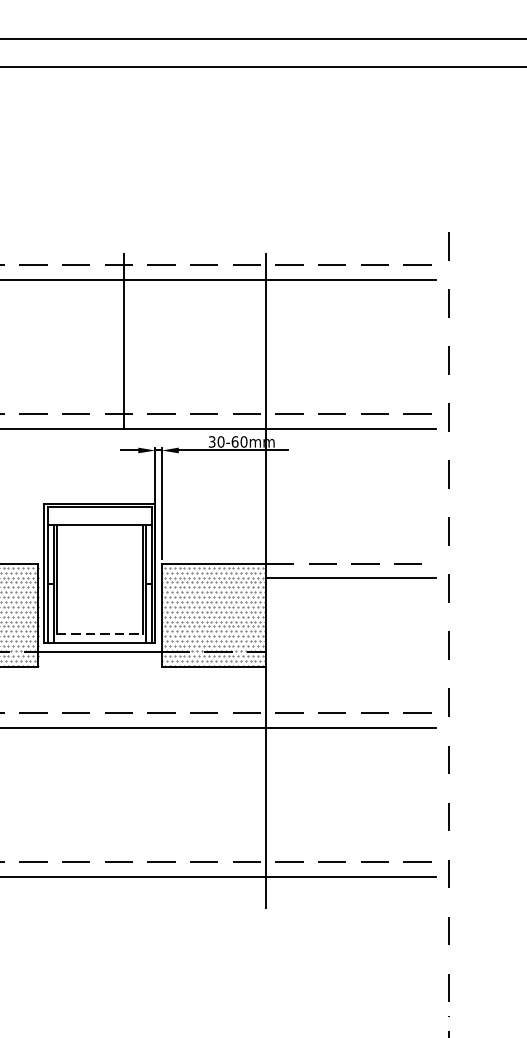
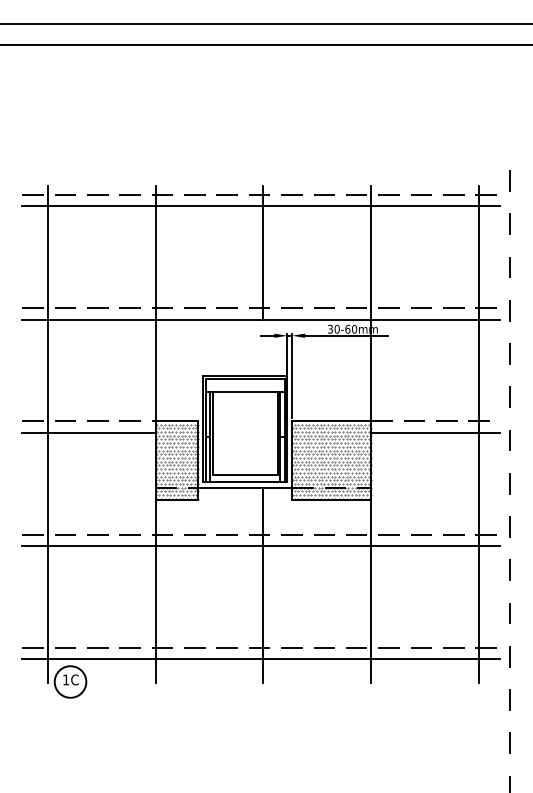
line: (408, 580) -> (479, 434), added
line: (100, 634) -> (245, 475), dashed -> solid
line: (123, 779) -> (263, 585), added

